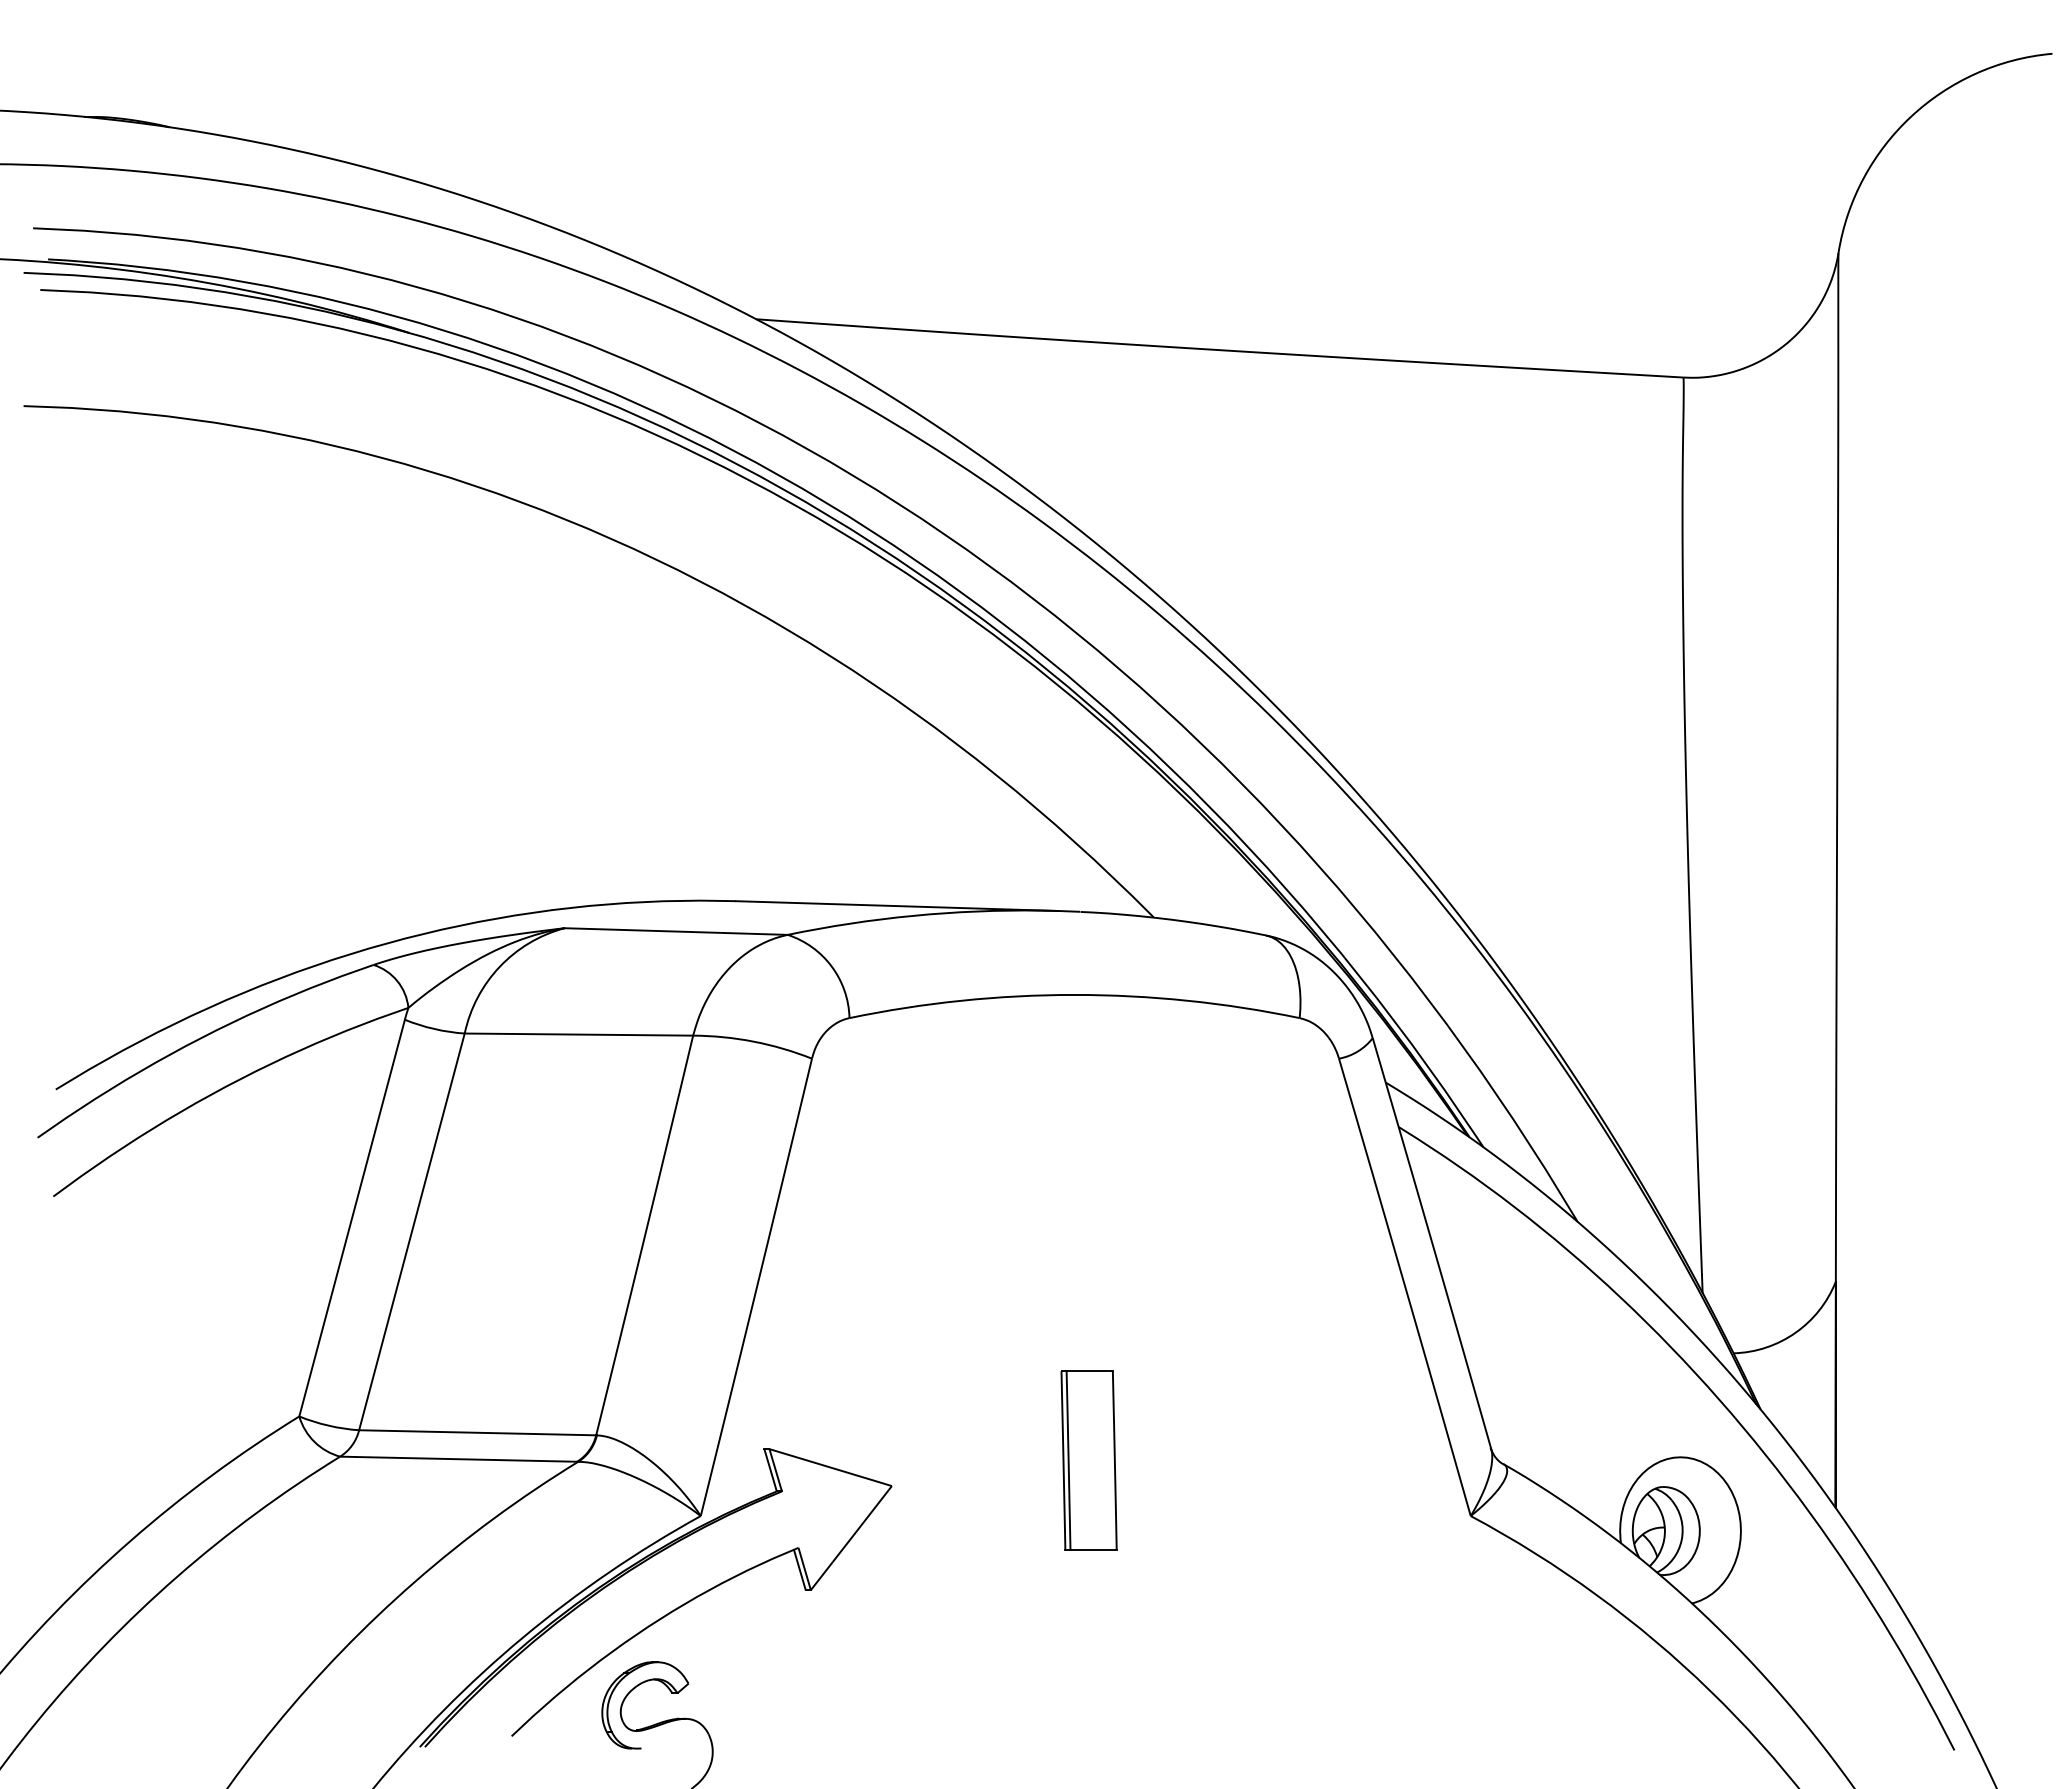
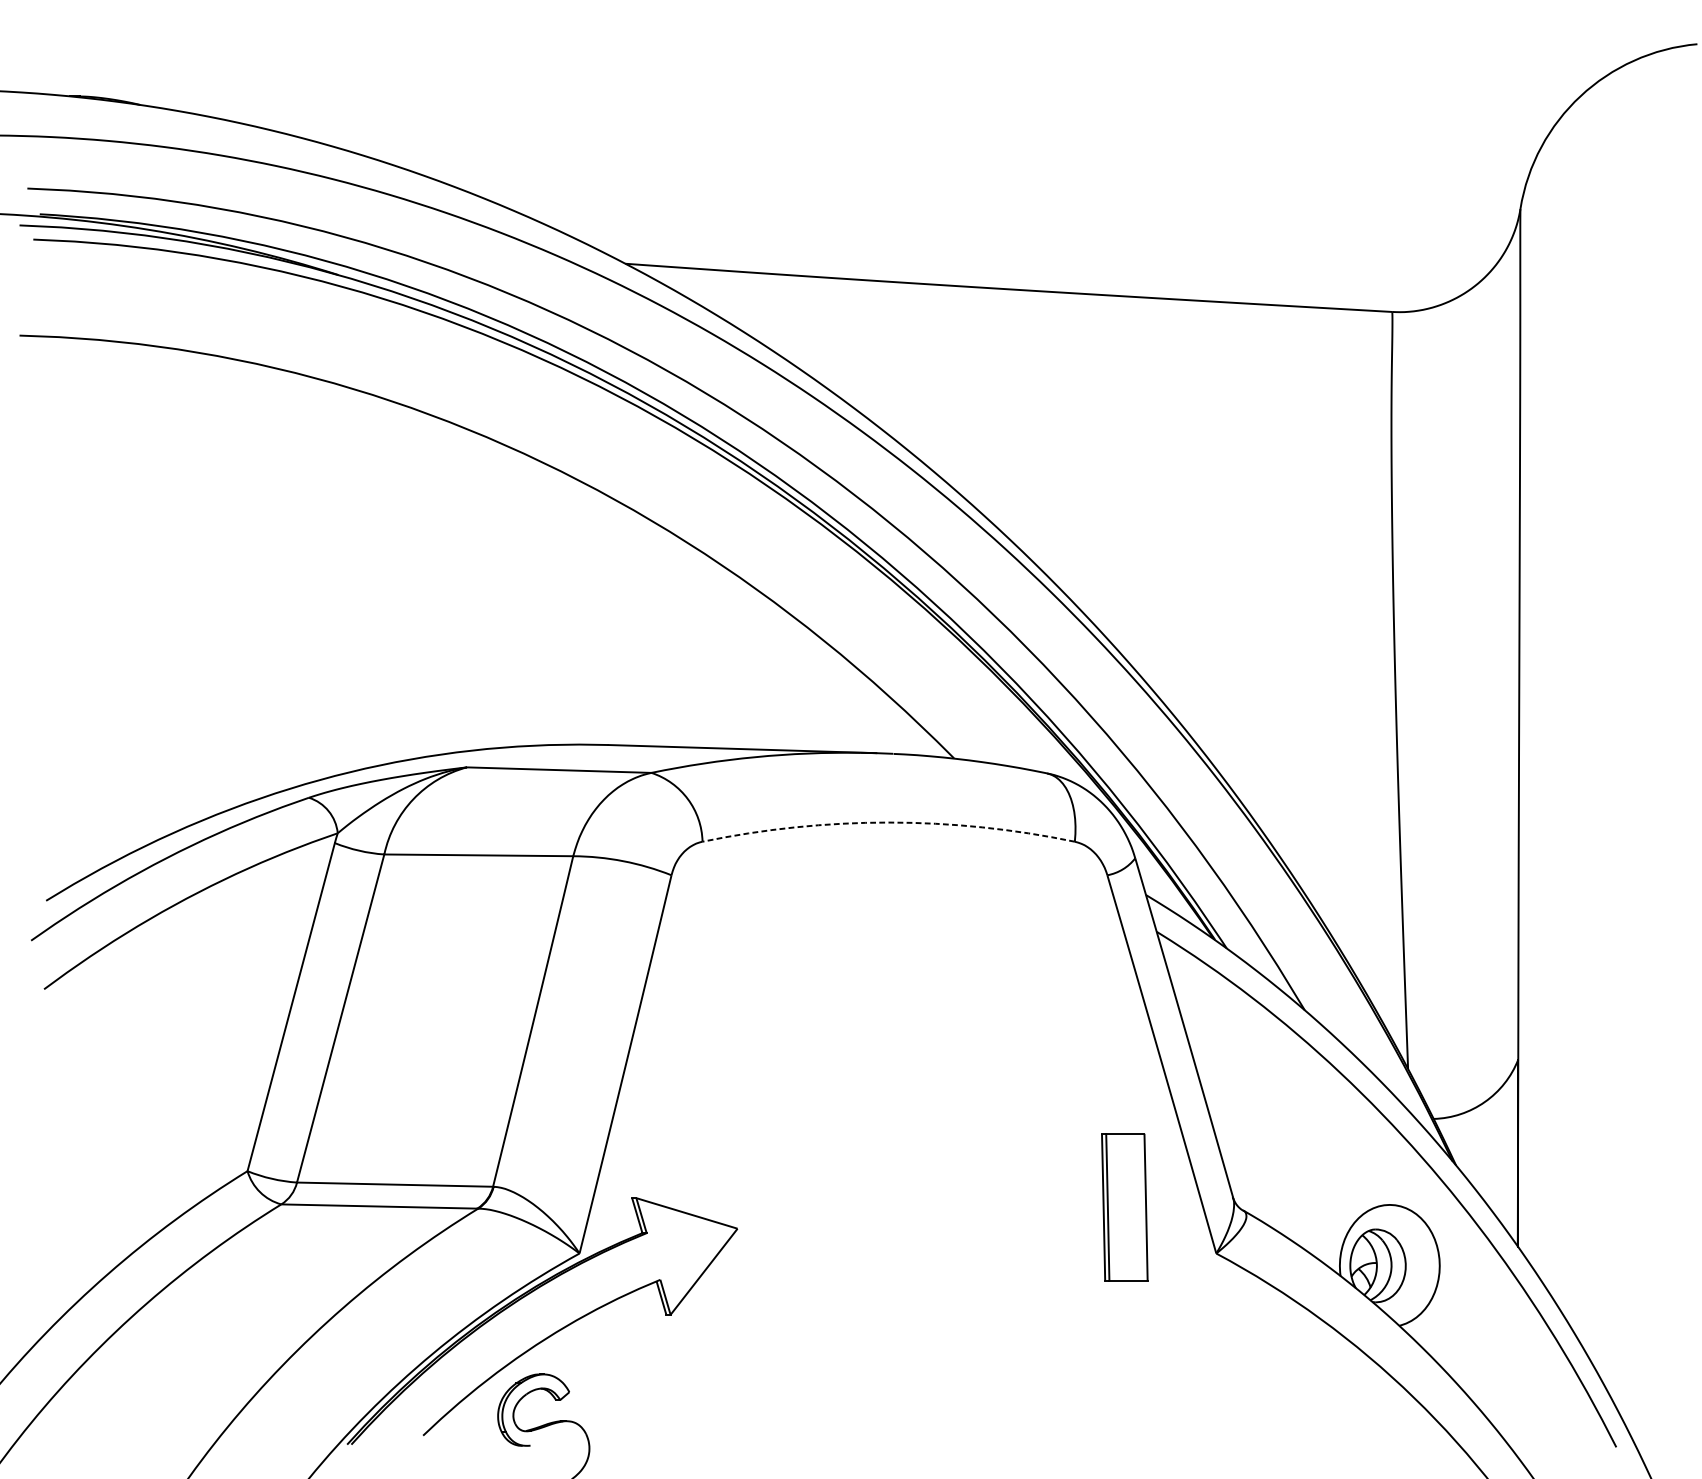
arc: (1074, 994) -> (888, 822), solid -> dashed
part: (1088, 1460) -> (1124, 1207), moved

